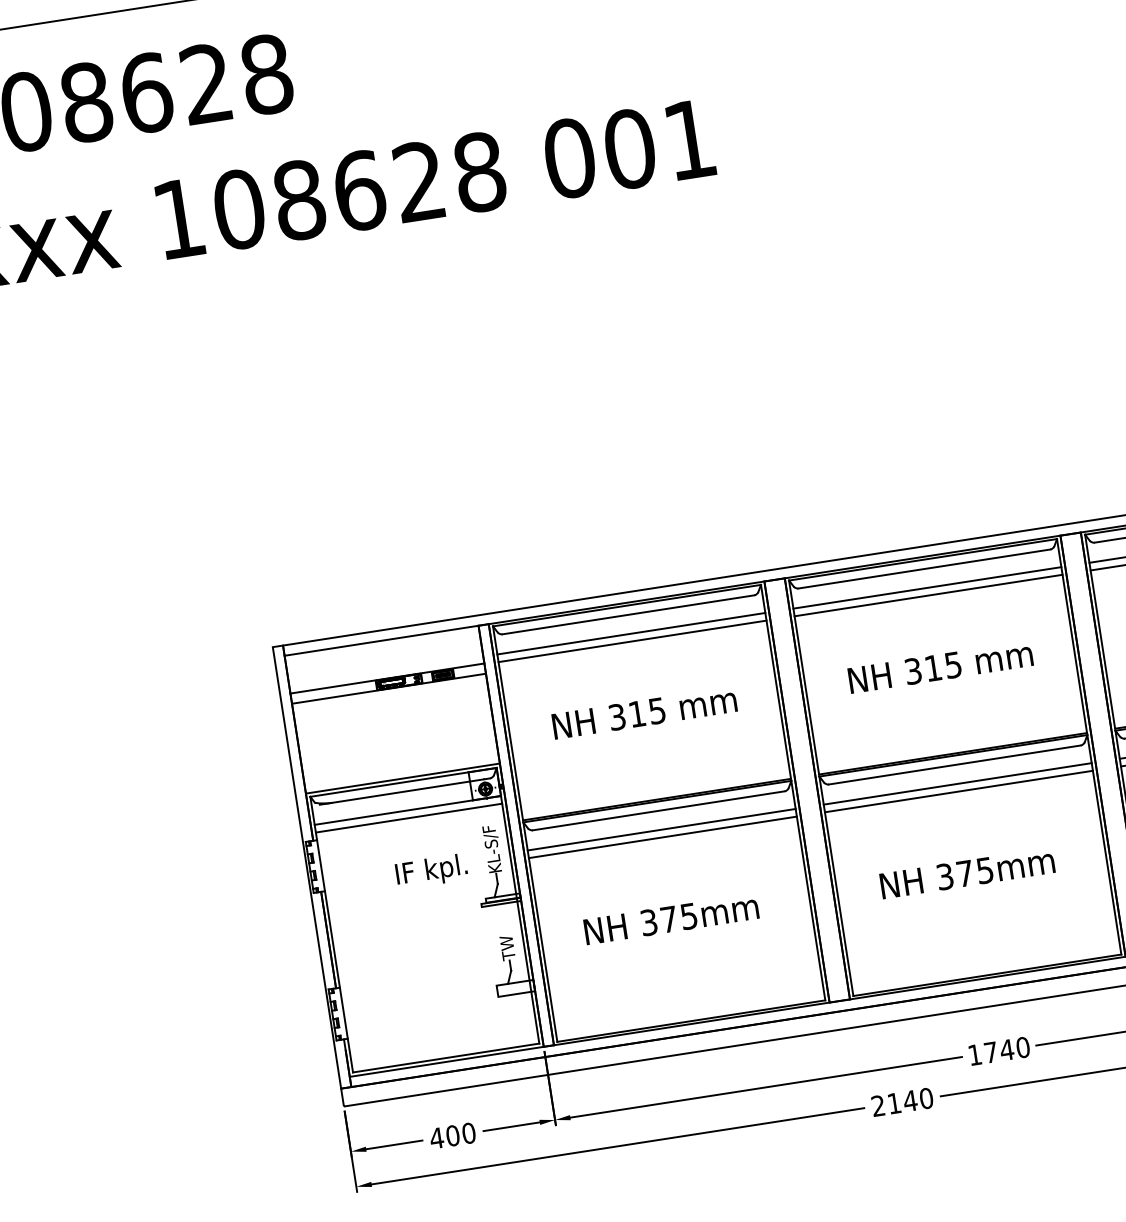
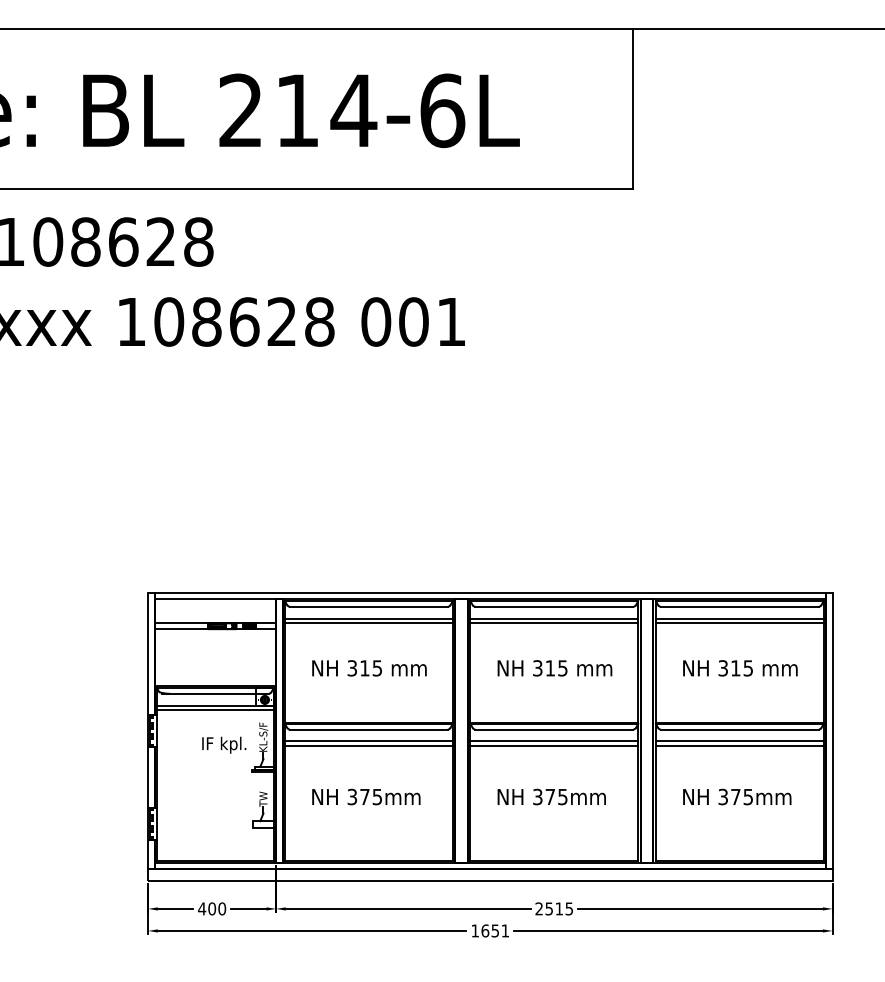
text: (999, 1050) -> (554, 908), 1740 -> 2515
text: (902, 1101) -> (490, 930), 2140 -> 1651

